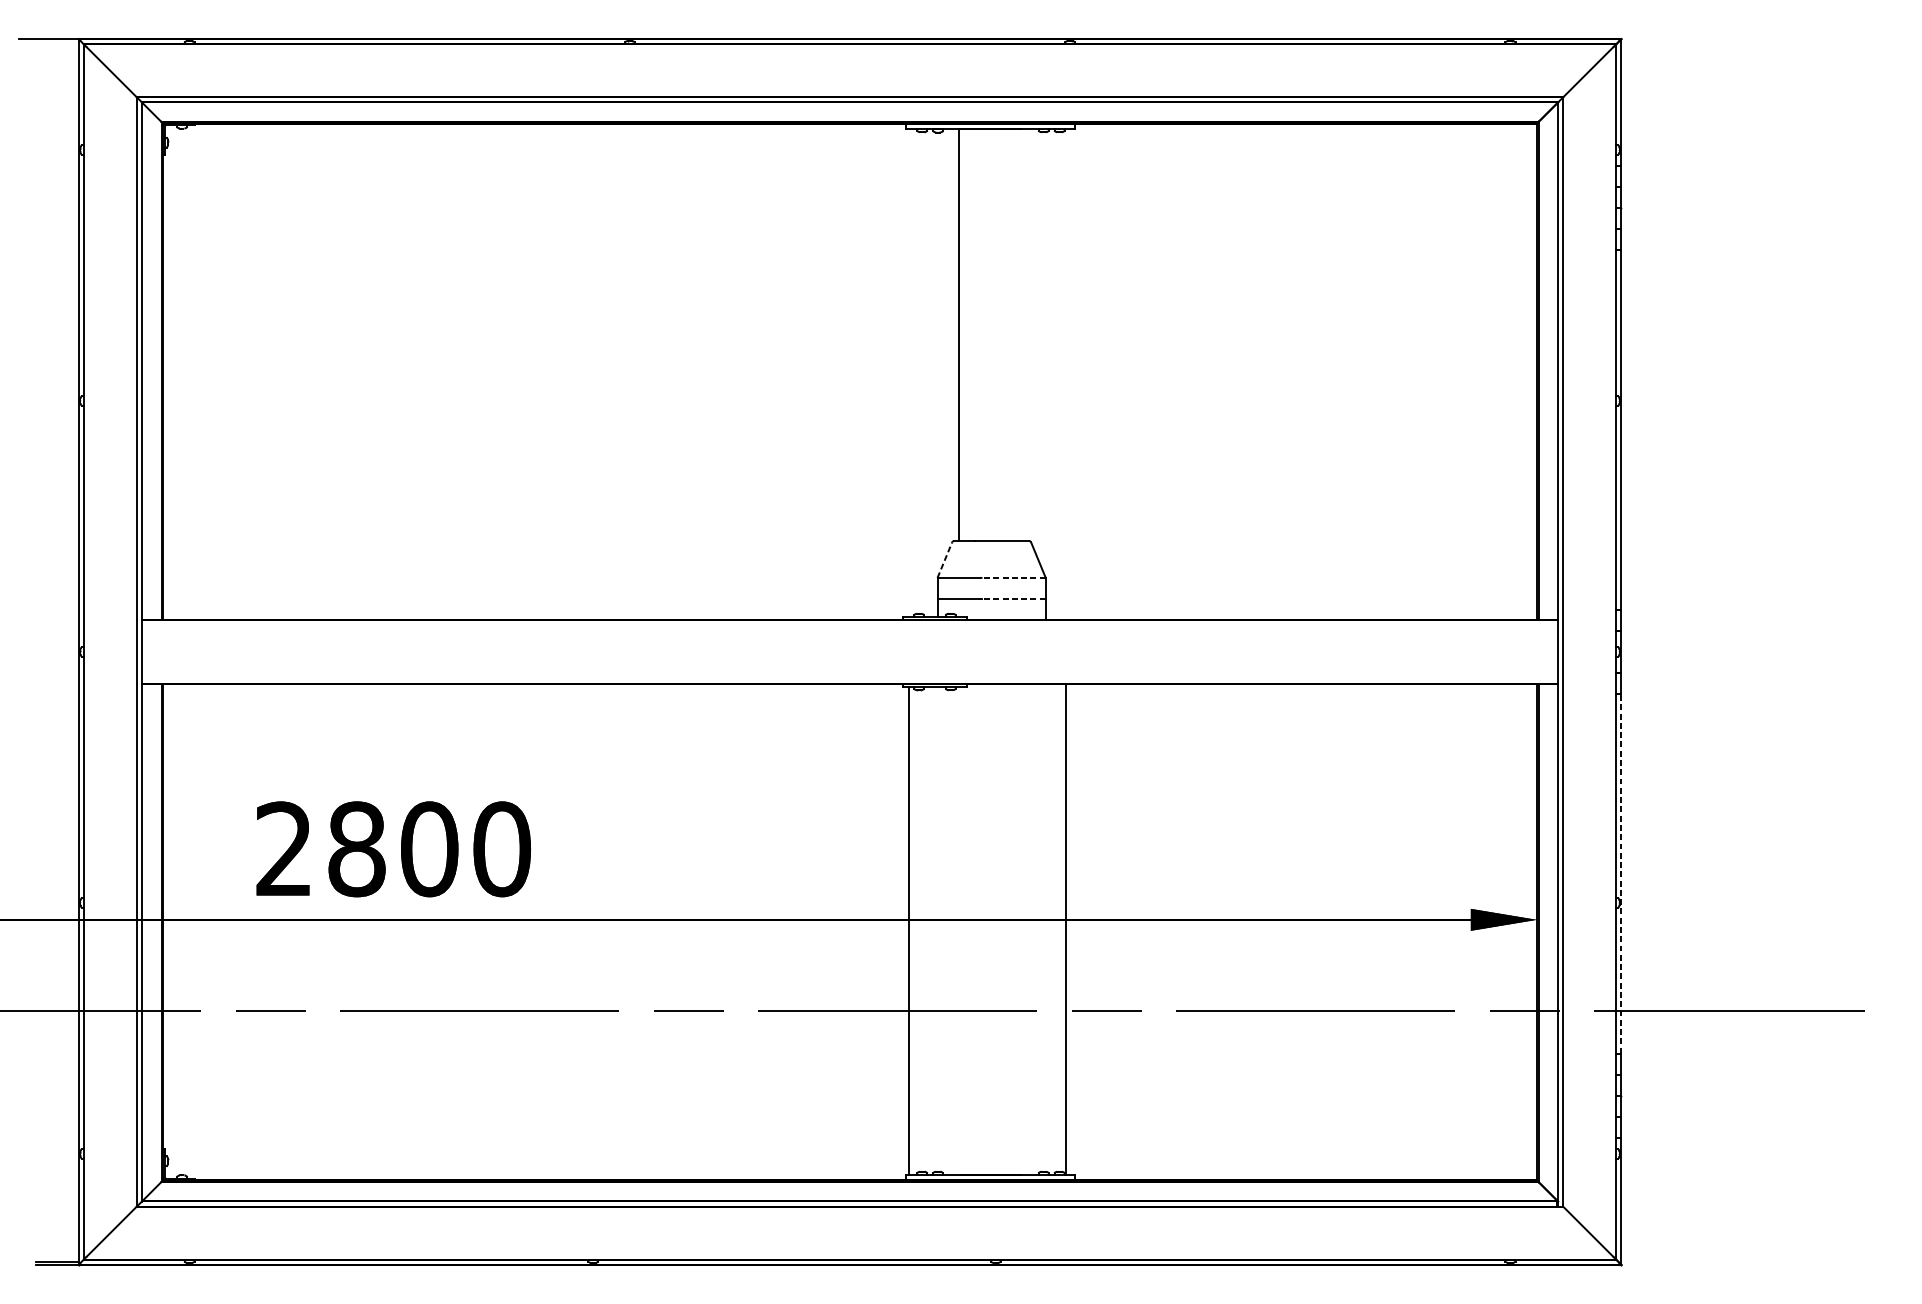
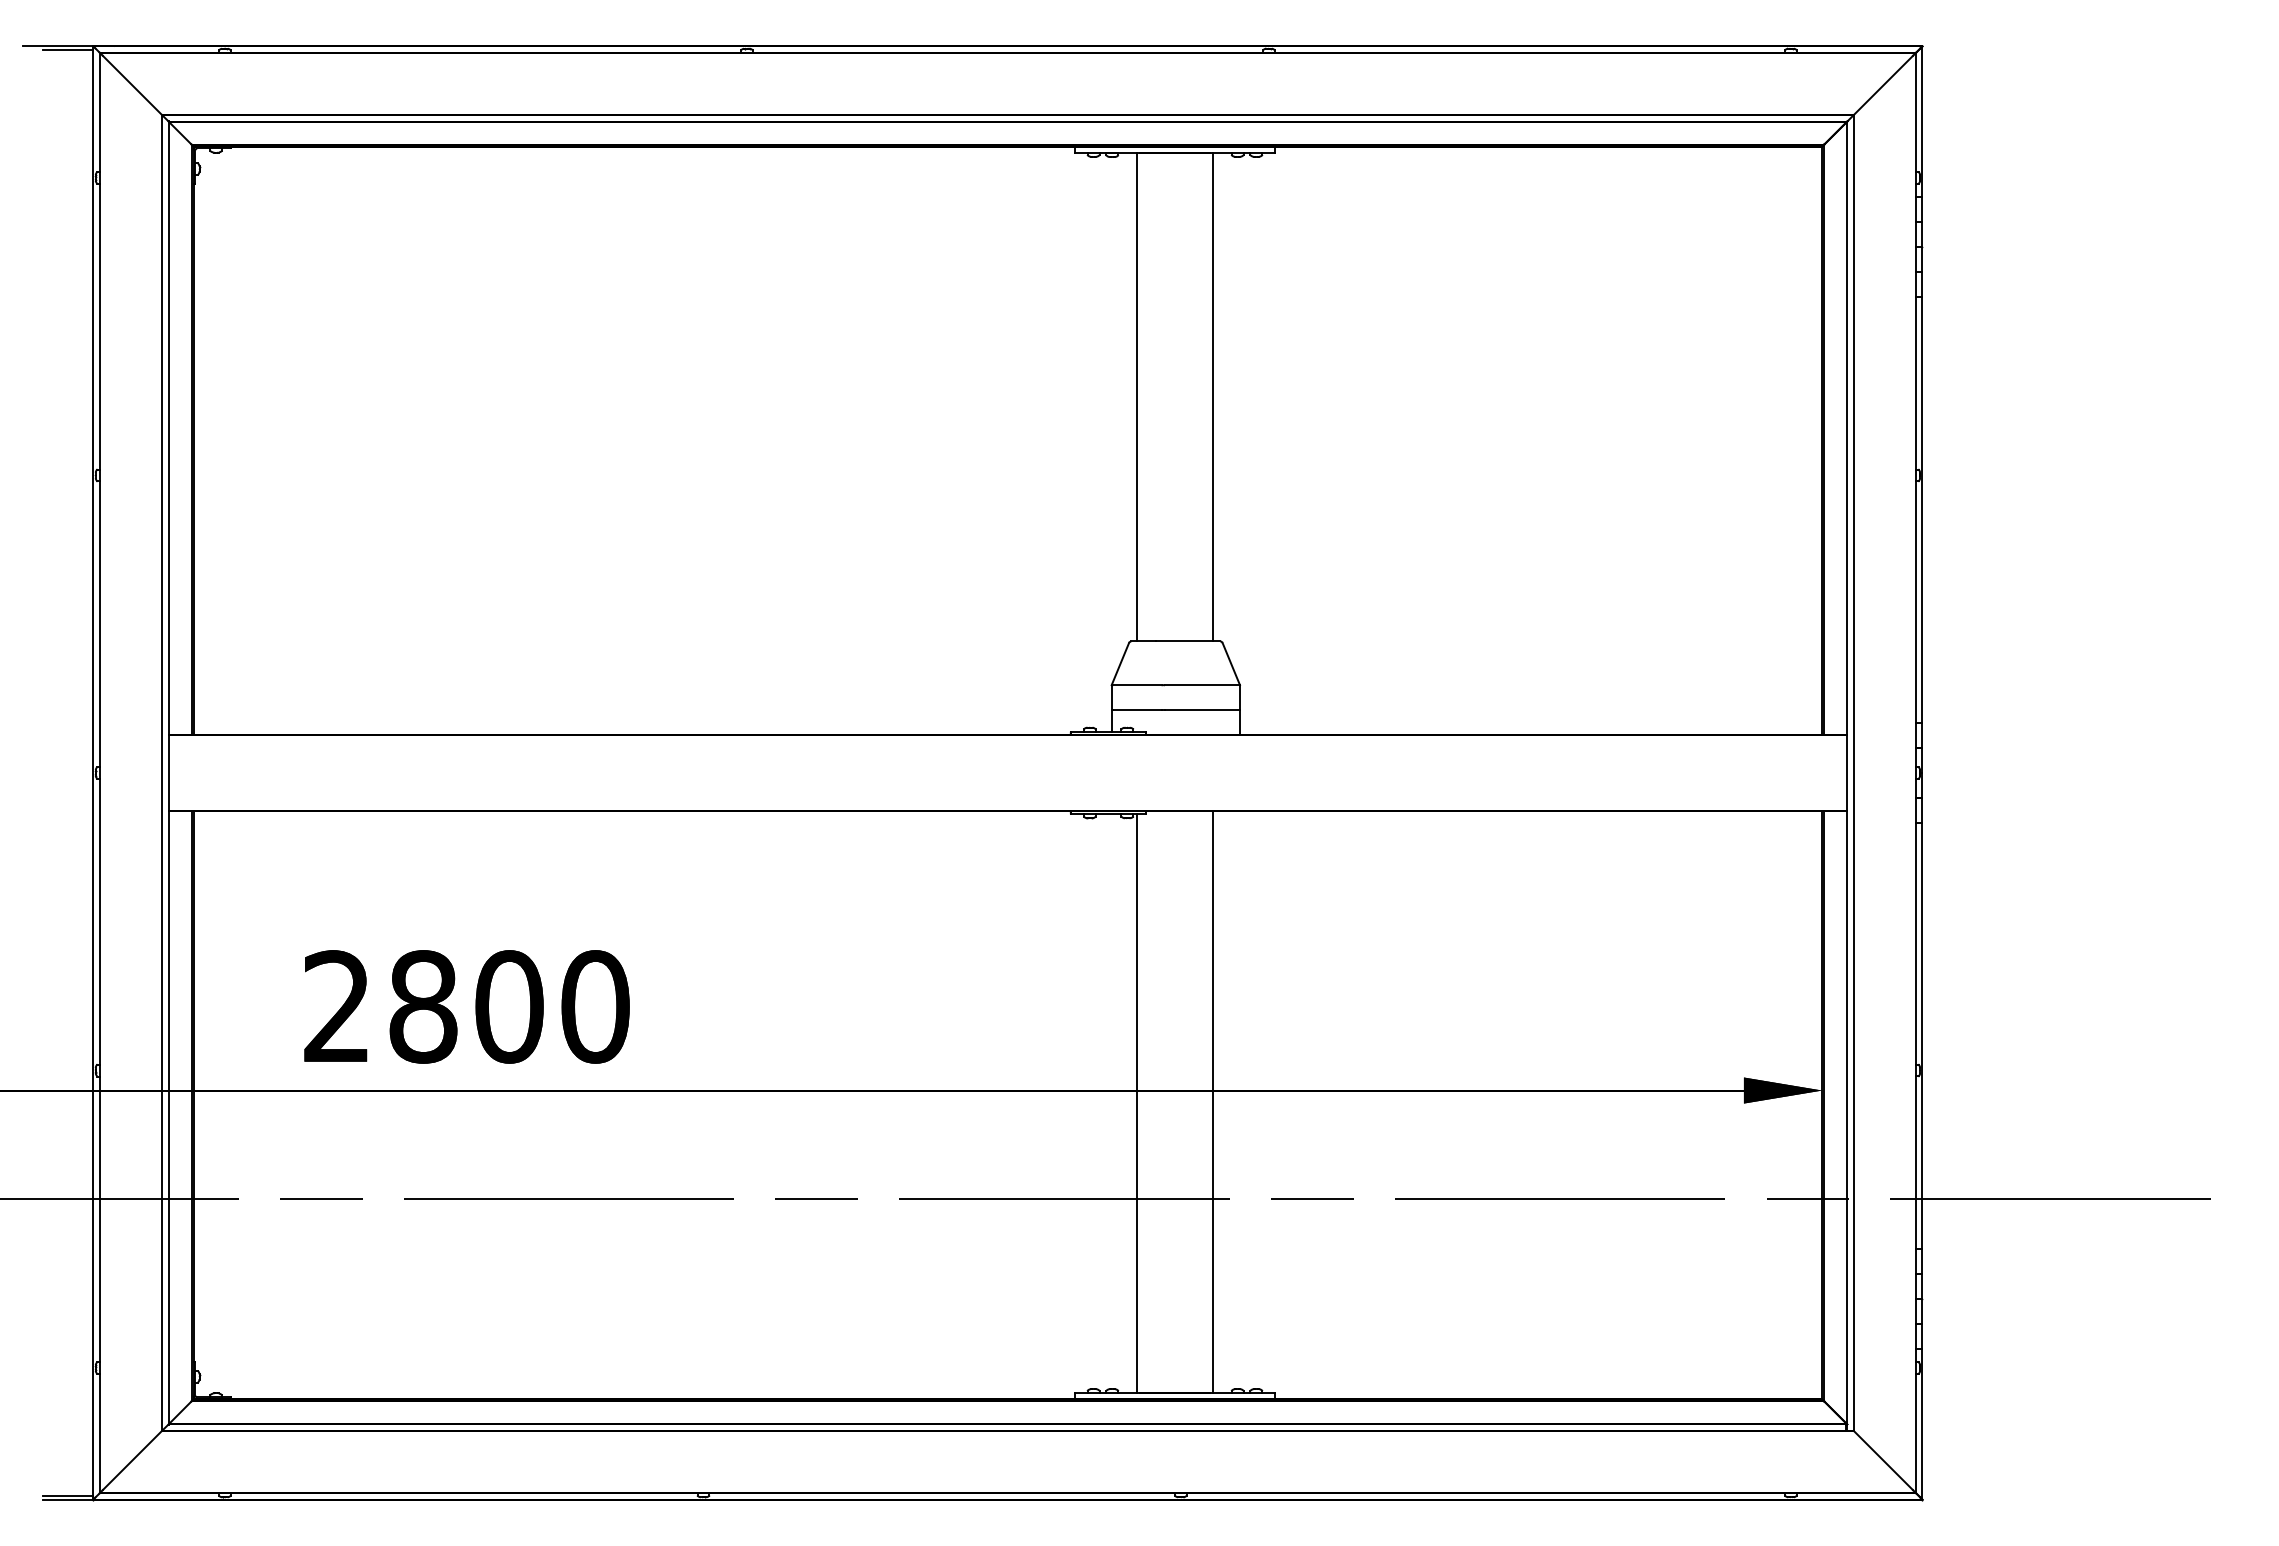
line: (57, 42) -> (68, 50), added
line: (1022, 334) -> (1212, 396), added
line: (944, 560) -> (1120, 664), dashed -> solid
line: (1013, 578) -> (1201, 685), dashed -> solid
line: (1013, 599) -> (1201, 710), dashed -> solid
line: (1621, 874) -> (1922, 1036), dashed -> solid
line: (1065, 929) -> (1212, 1101), moved
line: (908, 930) -> (1137, 1103), moved

